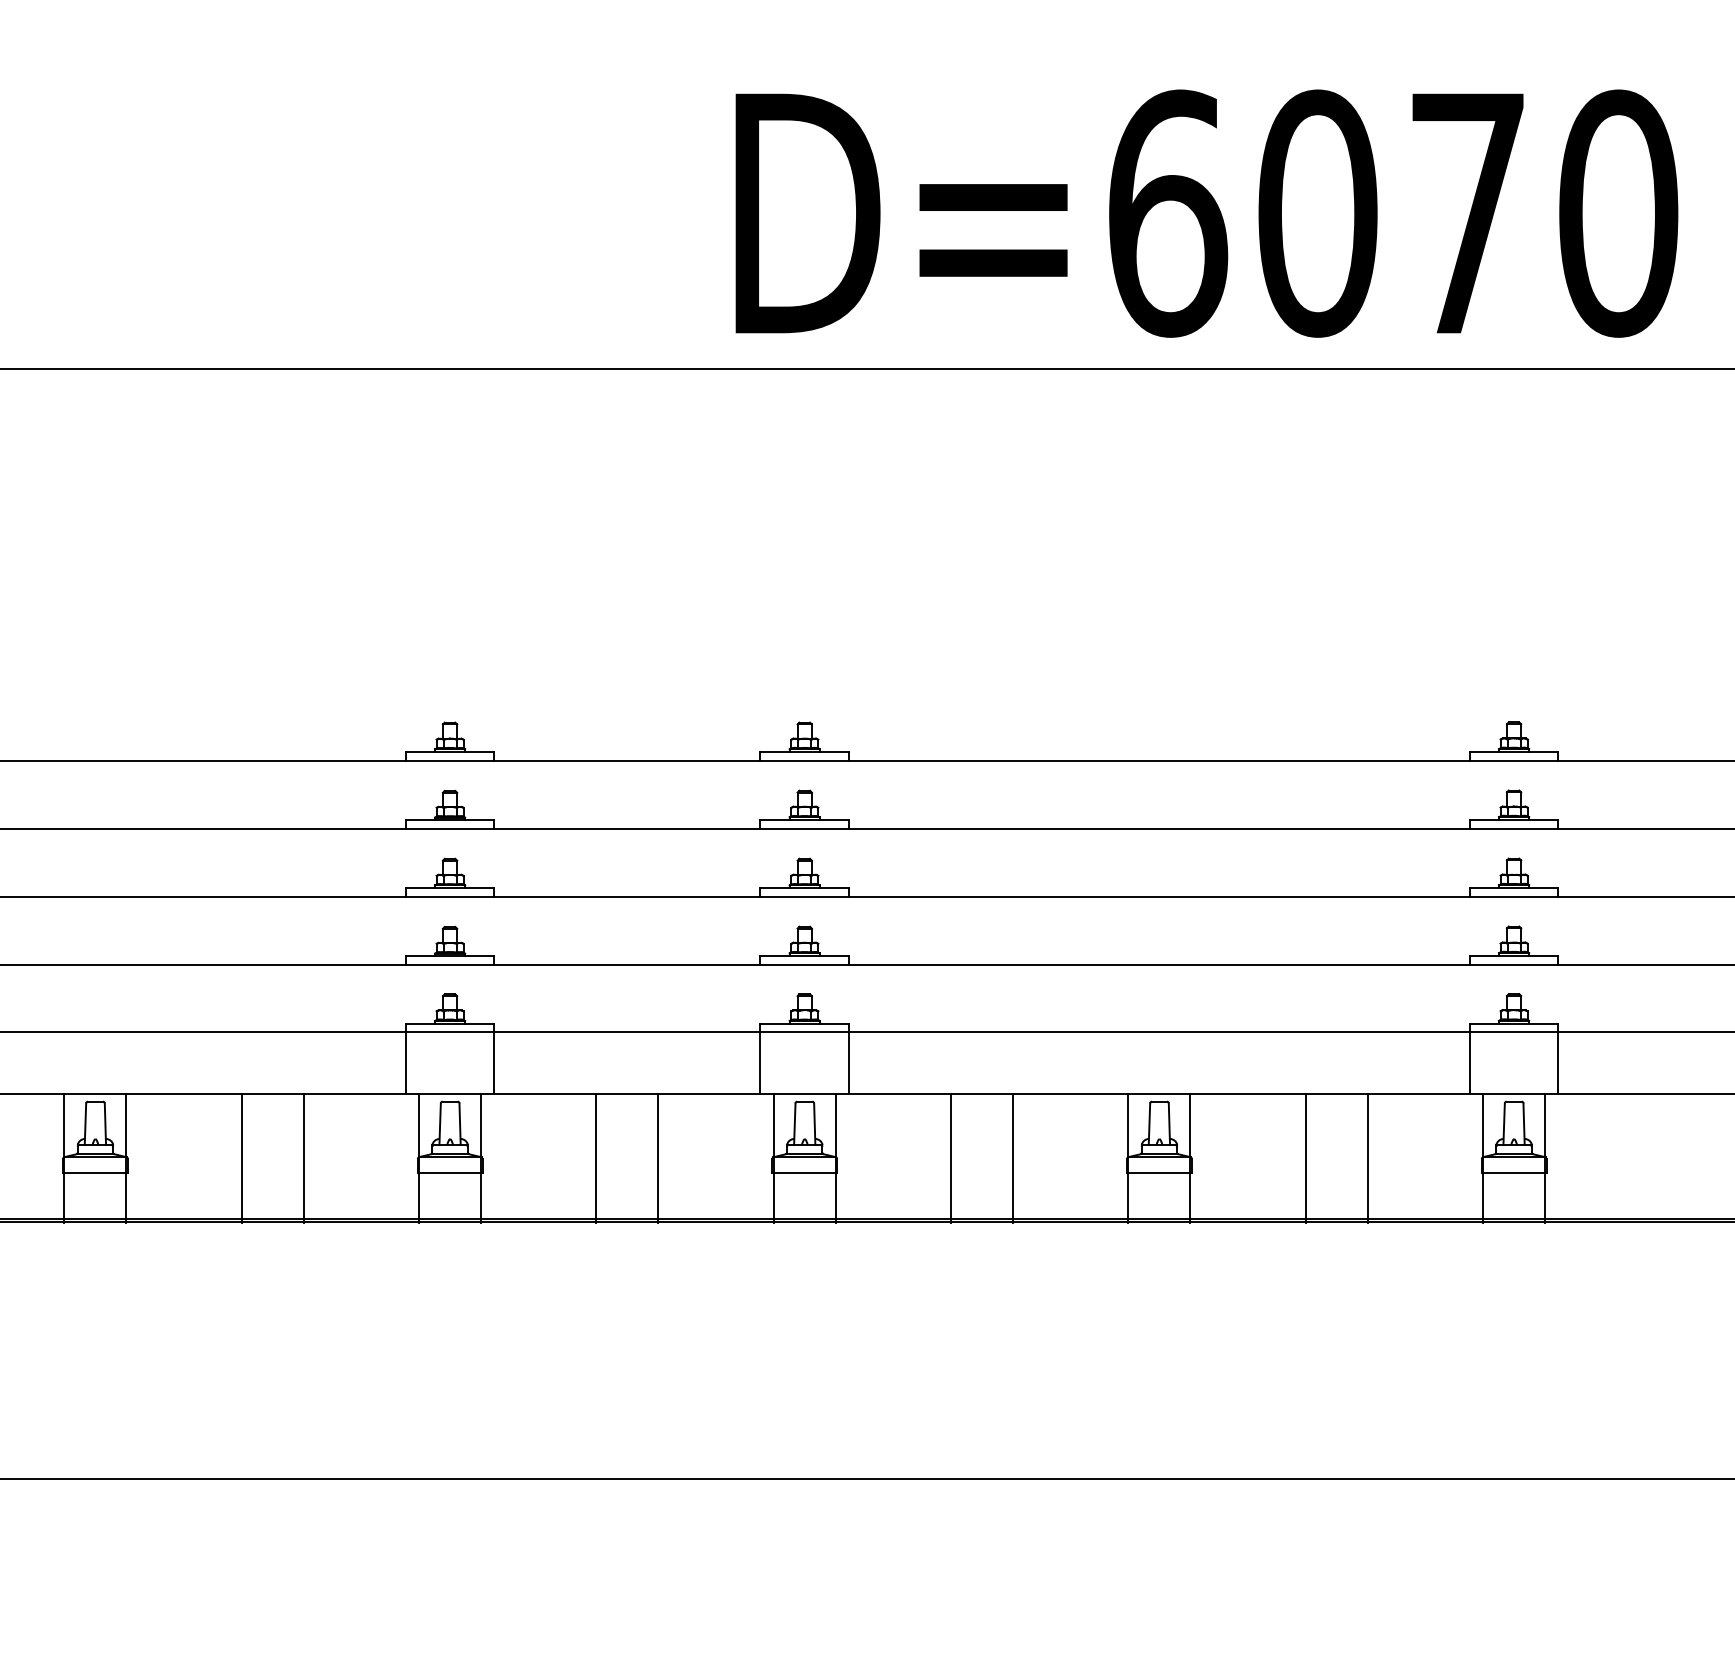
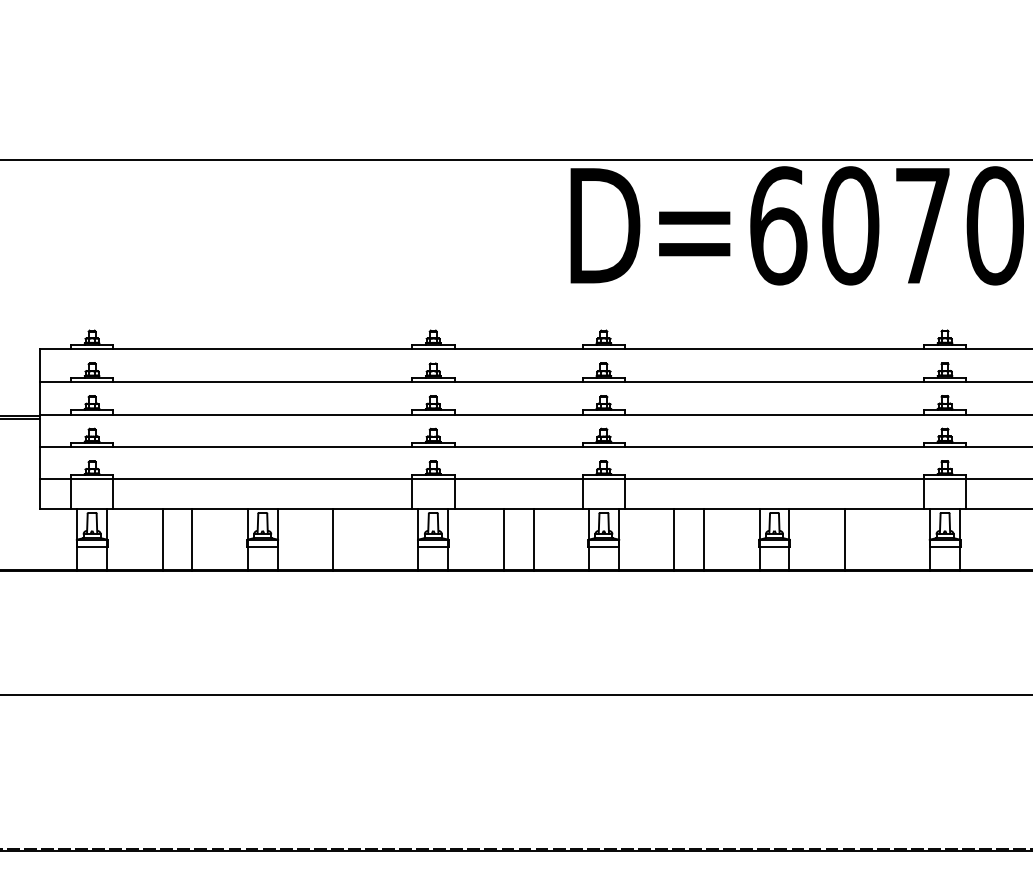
text: (1205, 212) -> (796, 225), moved
line: (302, 1158) -> (362, 540), removed
line: (1367, 1158) -> (874, 540), removed

